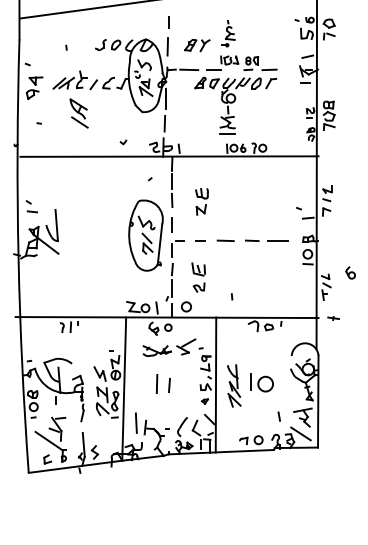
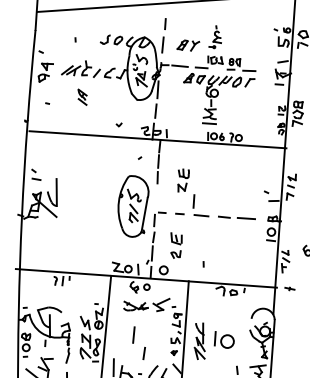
part: (78, 113) -> (82, 97), size x0.6
line: (171, 224) -> (193, 201), moved
line: (169, 385) -> (144, 353), moved

